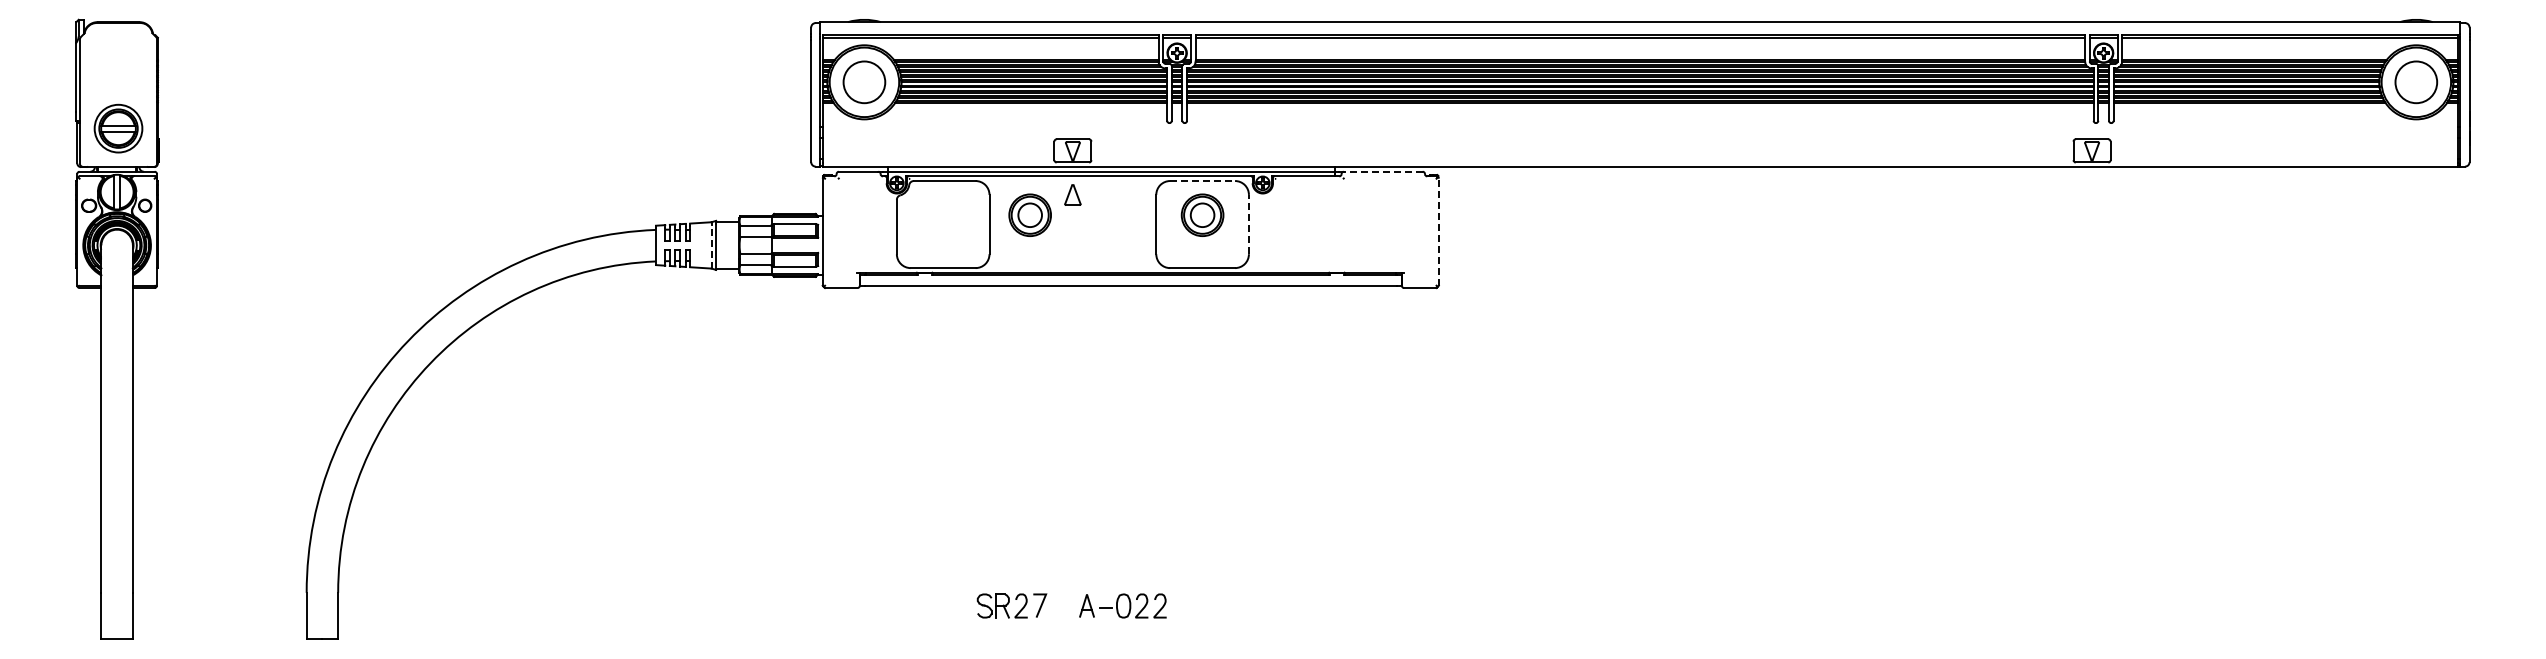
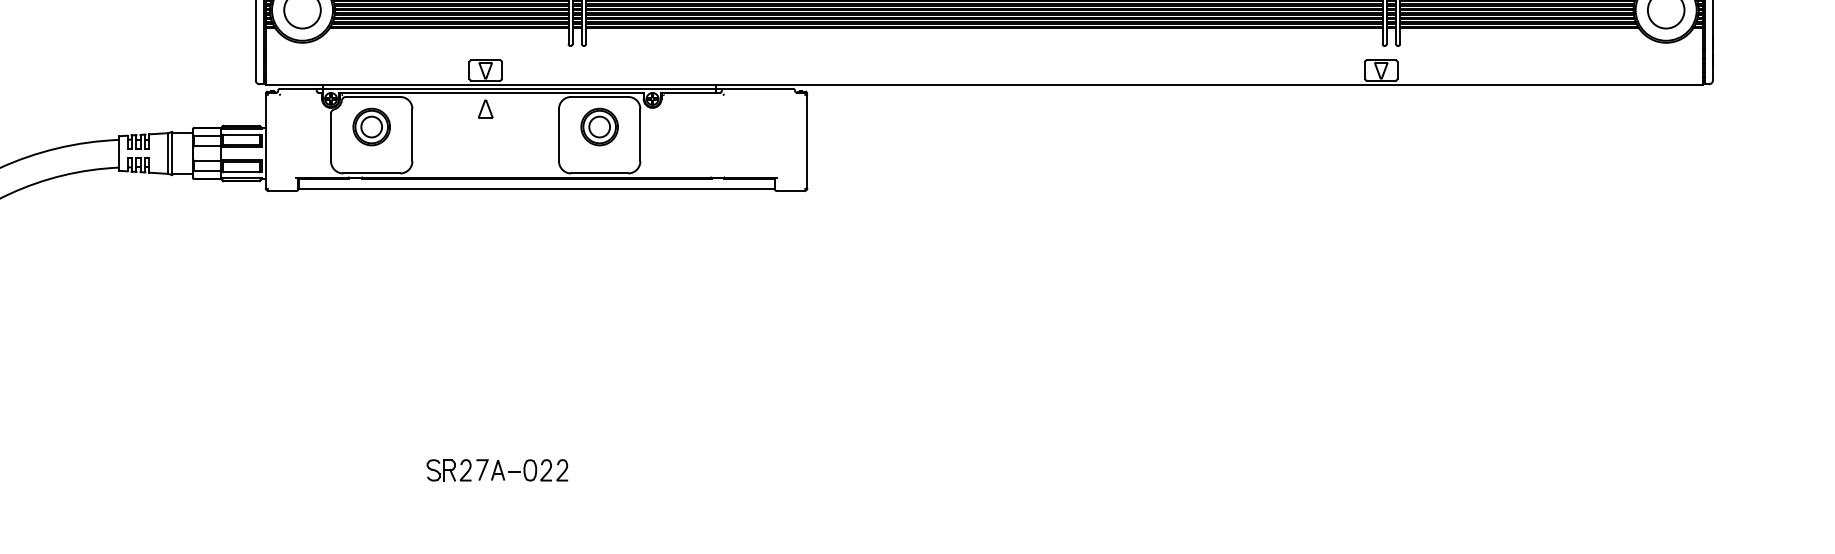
line: (1382, 171) -> (757, 88), dashed -> solid
line: (1203, 181) -> (600, 97), dashed -> solid
part: (1029, 214) -> (371, 126), moved
line: (1248, 224) -> (640, 135), dashed -> solid
line: (1438, 232) -> (806, 142), dashed -> solid
line: (711, 246) -> (168, 154), dashed -> solid
part: (1011, 605) -> (457, 469), moved

